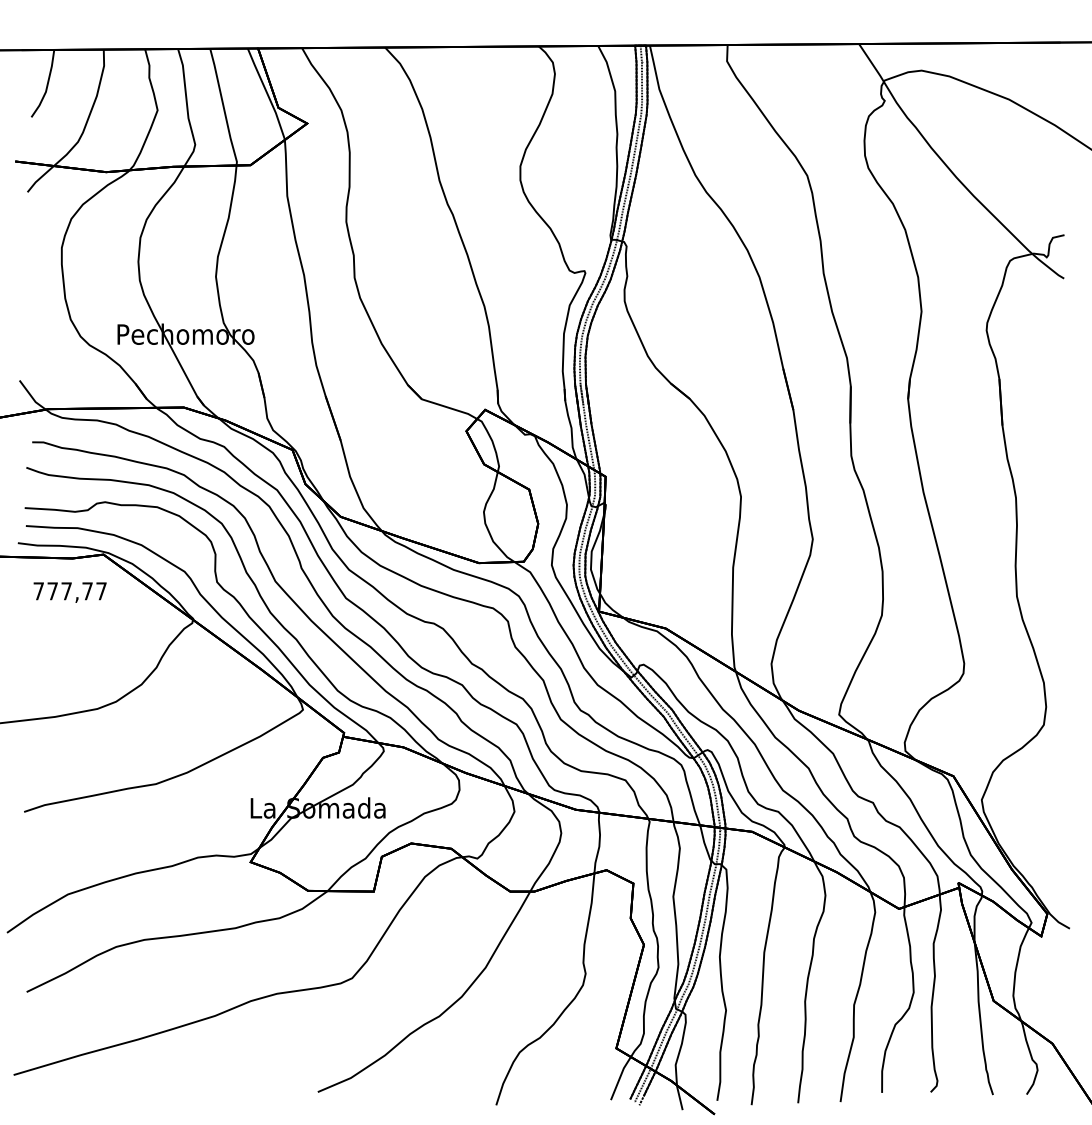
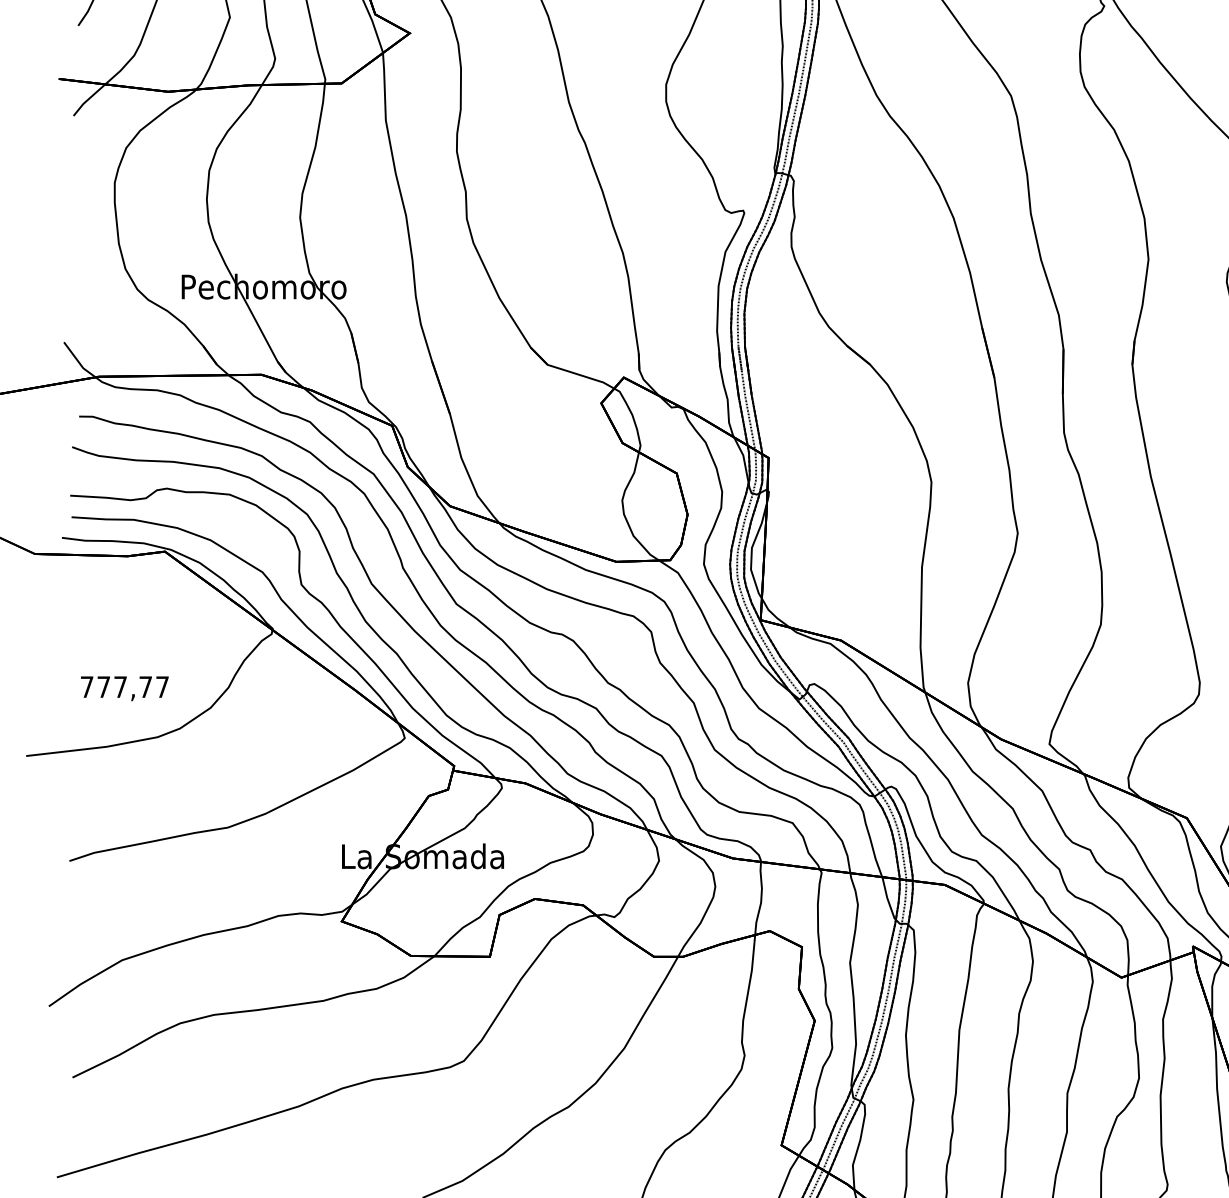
text: (69, 592) -> (124, 688), moved

